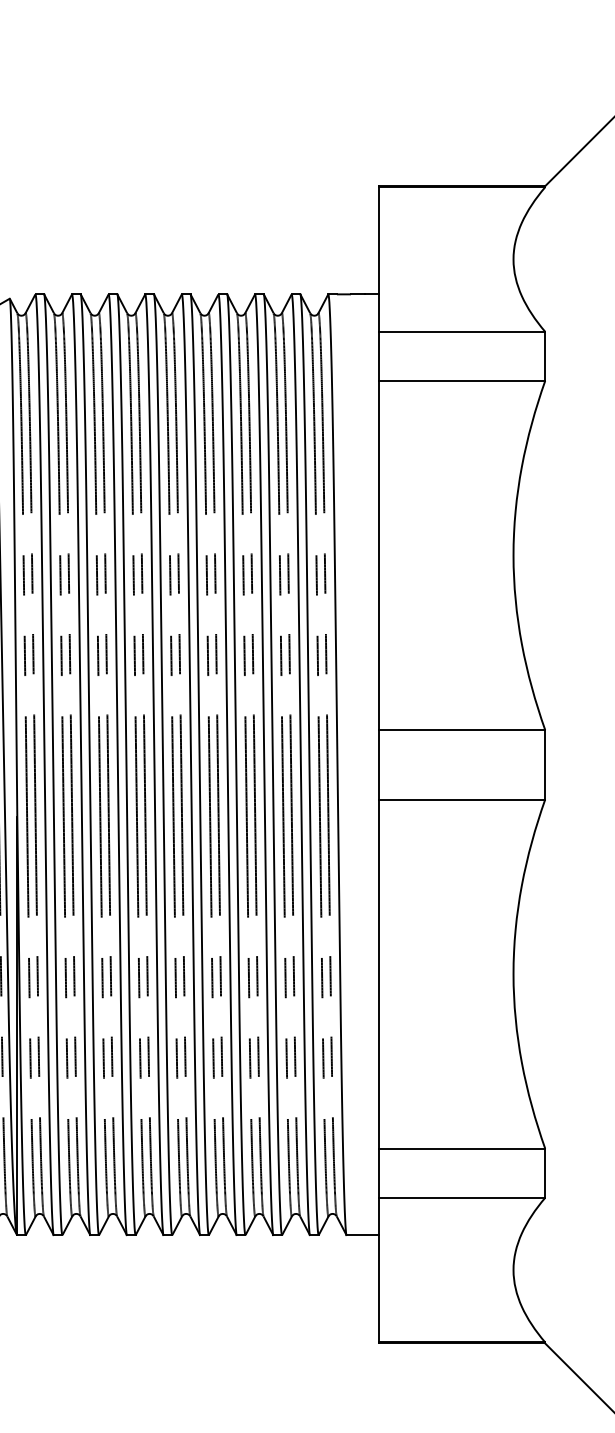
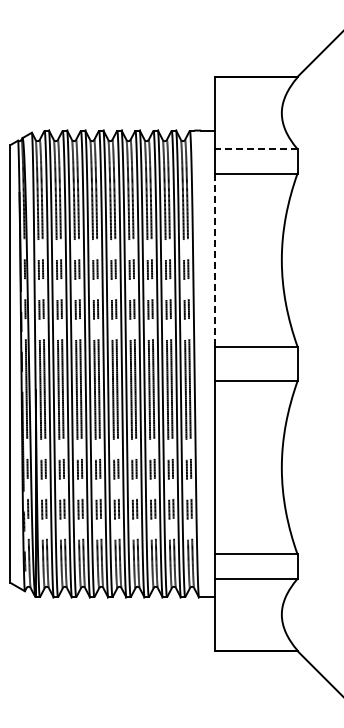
line: (460, 332) -> (255, 149), solid -> dashed
line: (377, 556) -> (214, 260), solid -> dashed

